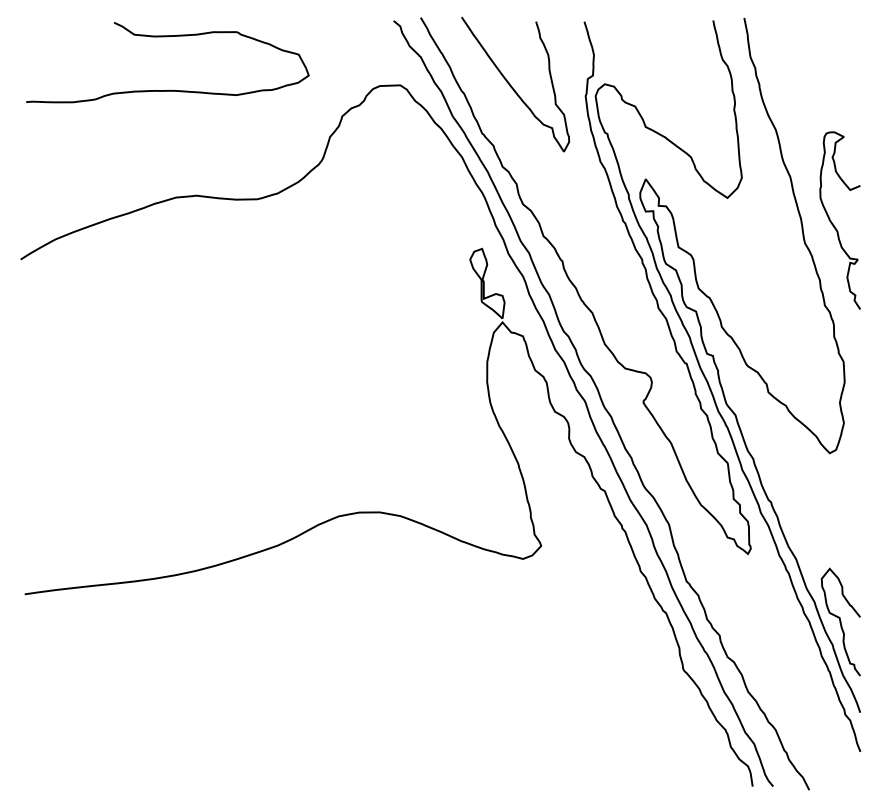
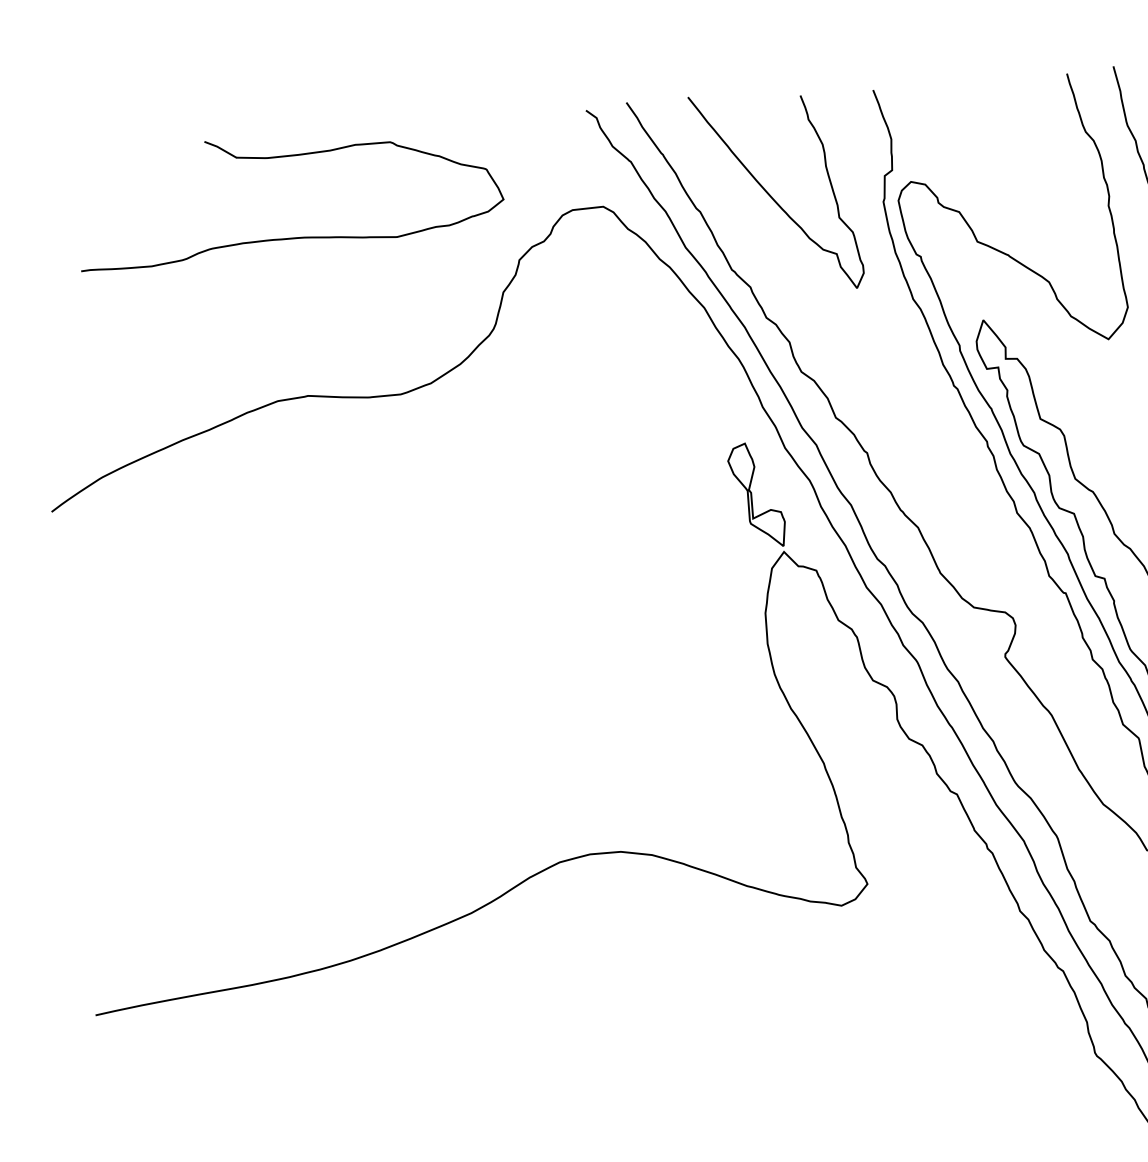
curve: (167, 37) -> (286, 158), moved

